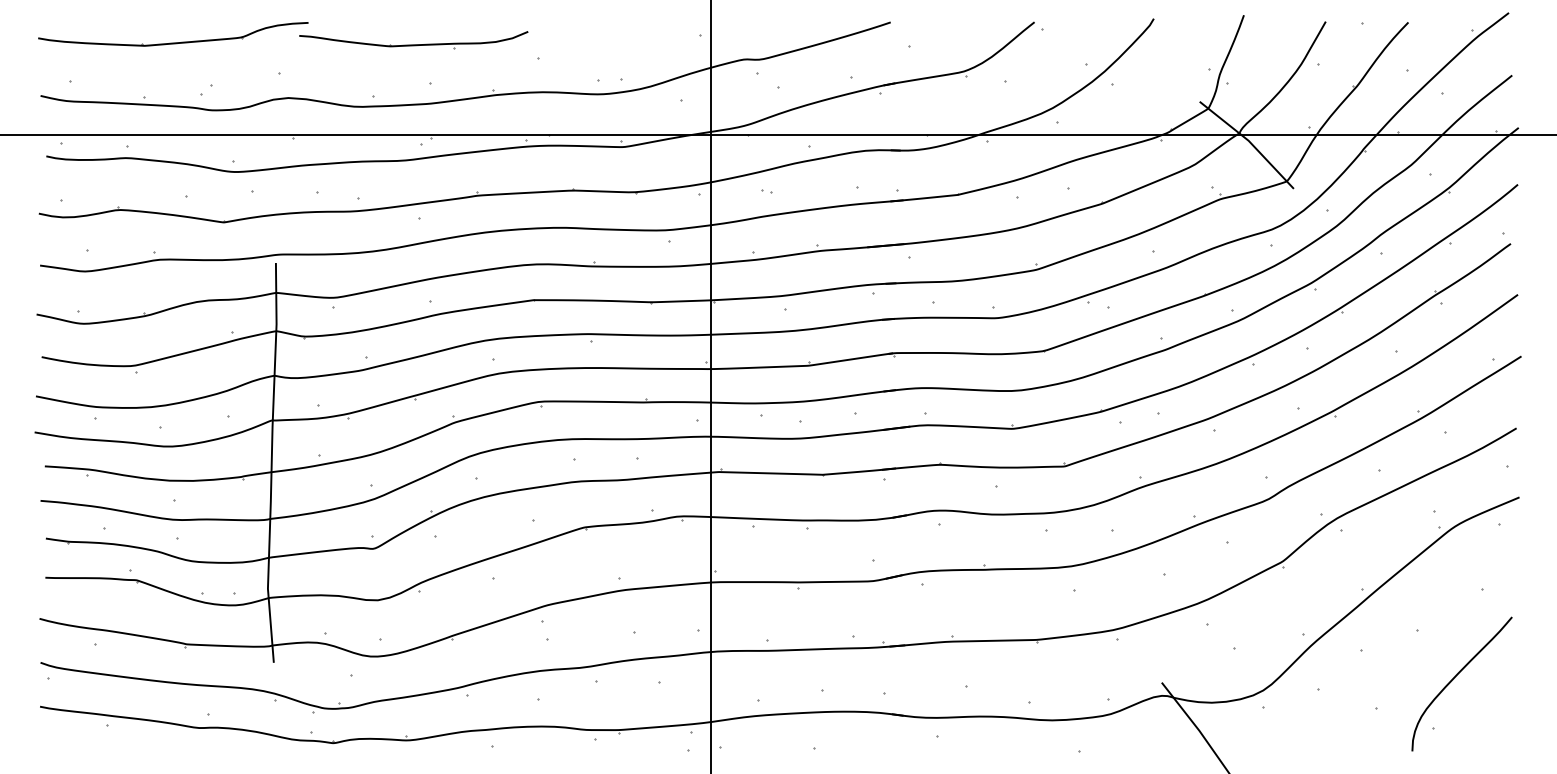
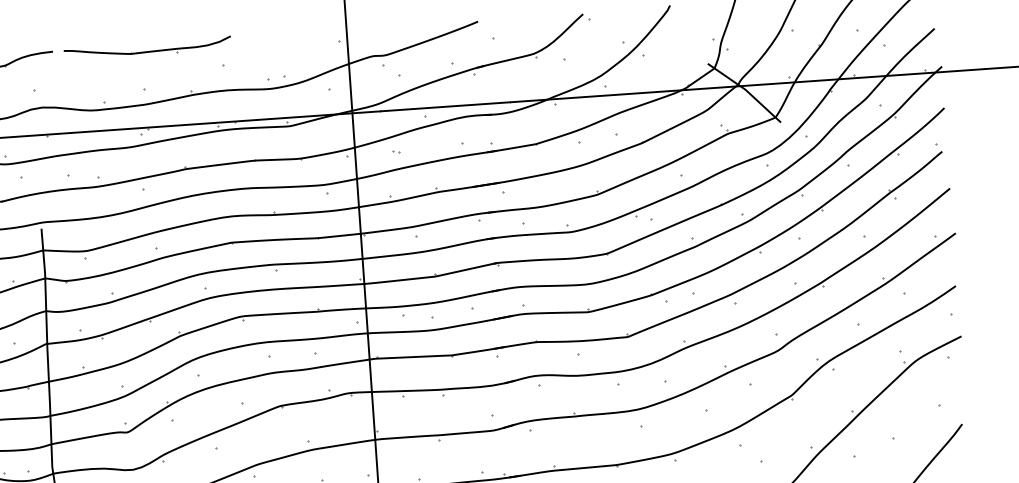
part: (413, 40) -> (147, 48), moved

